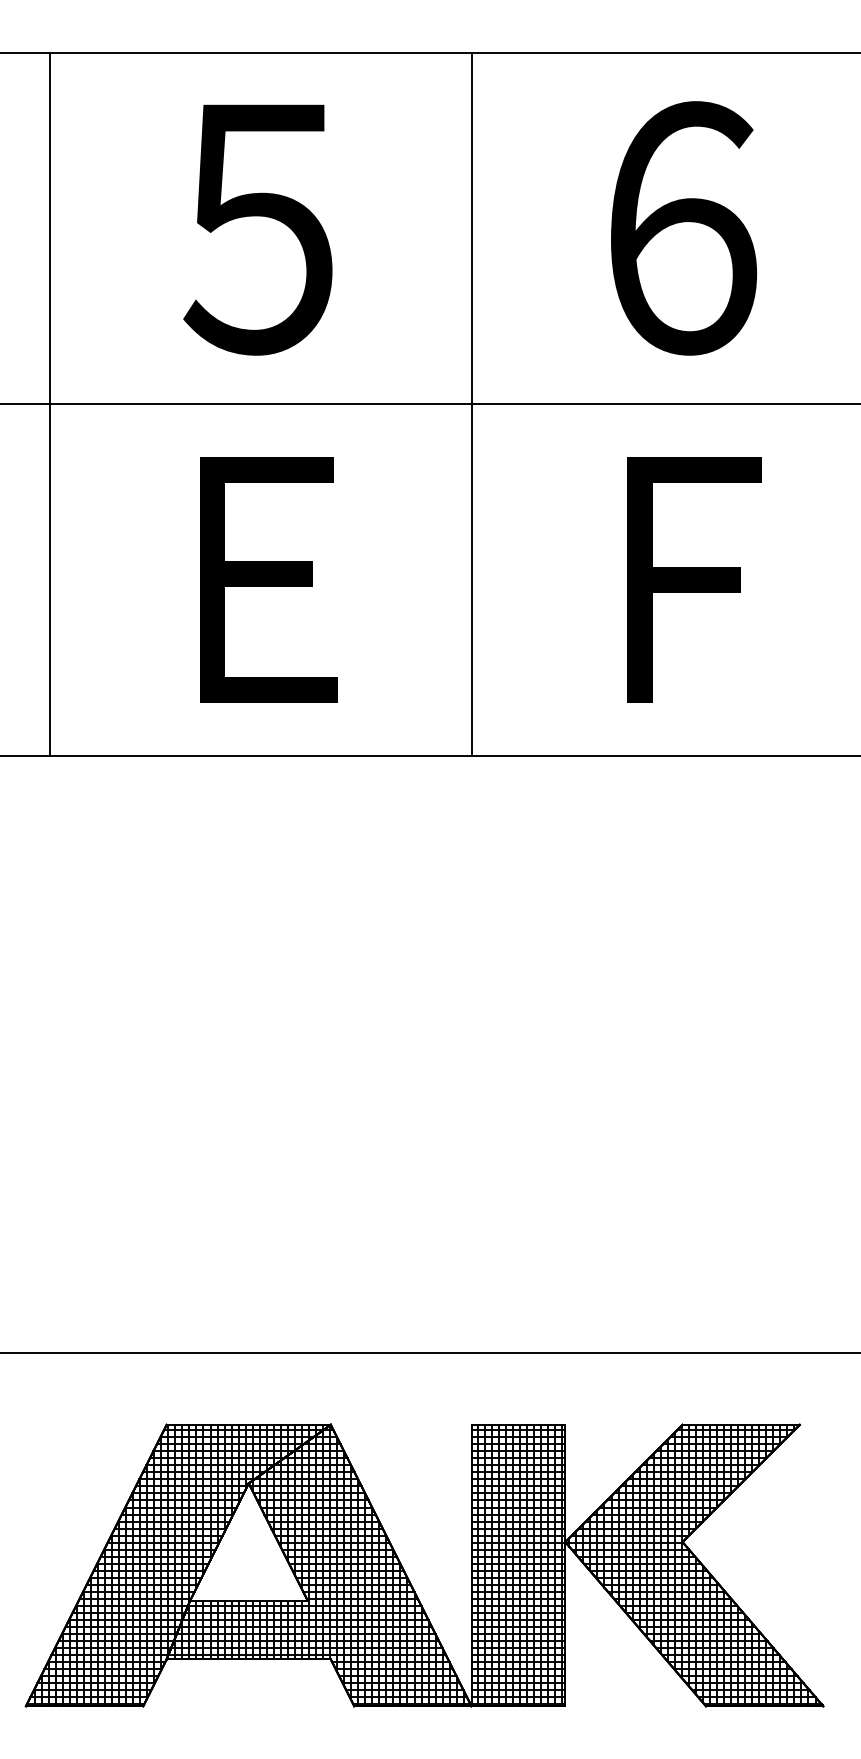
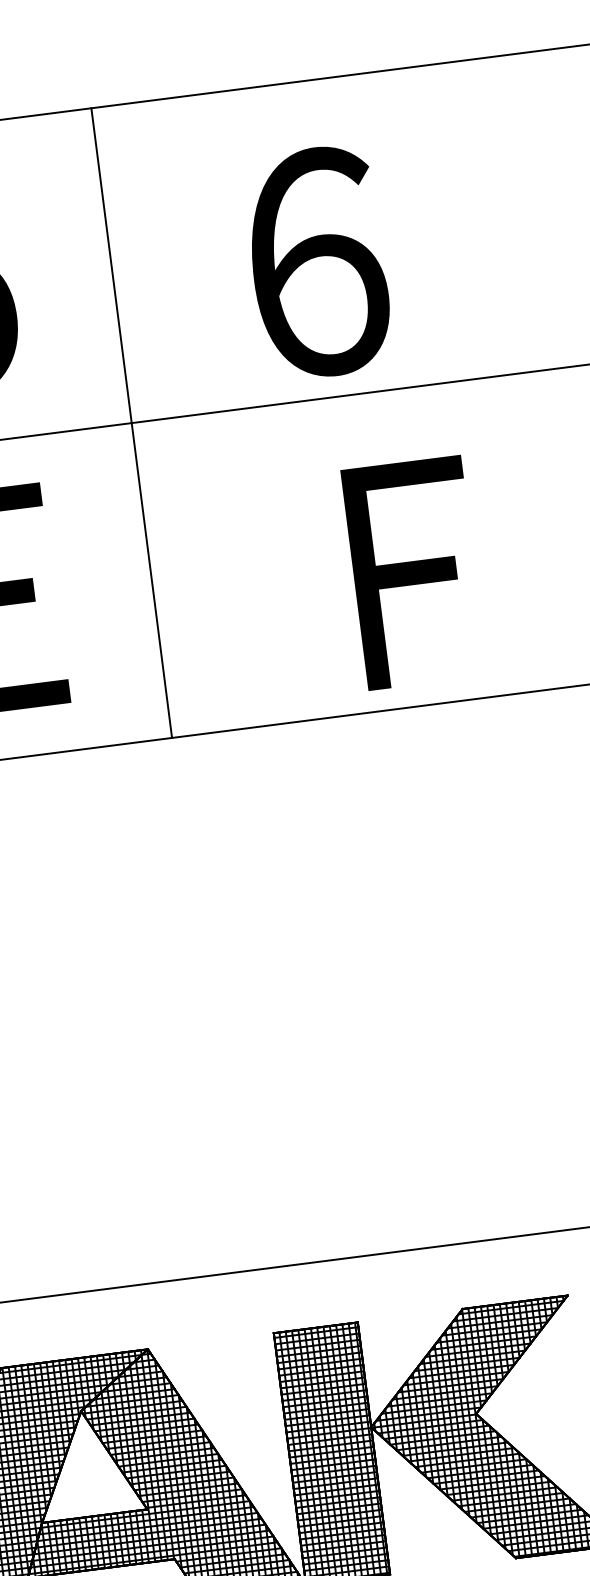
text: (684, 228) -> (318, 262), moved
line: (472, 404) -> (131, 423), moved
text: (694, 579) -> (414, 572), moved

